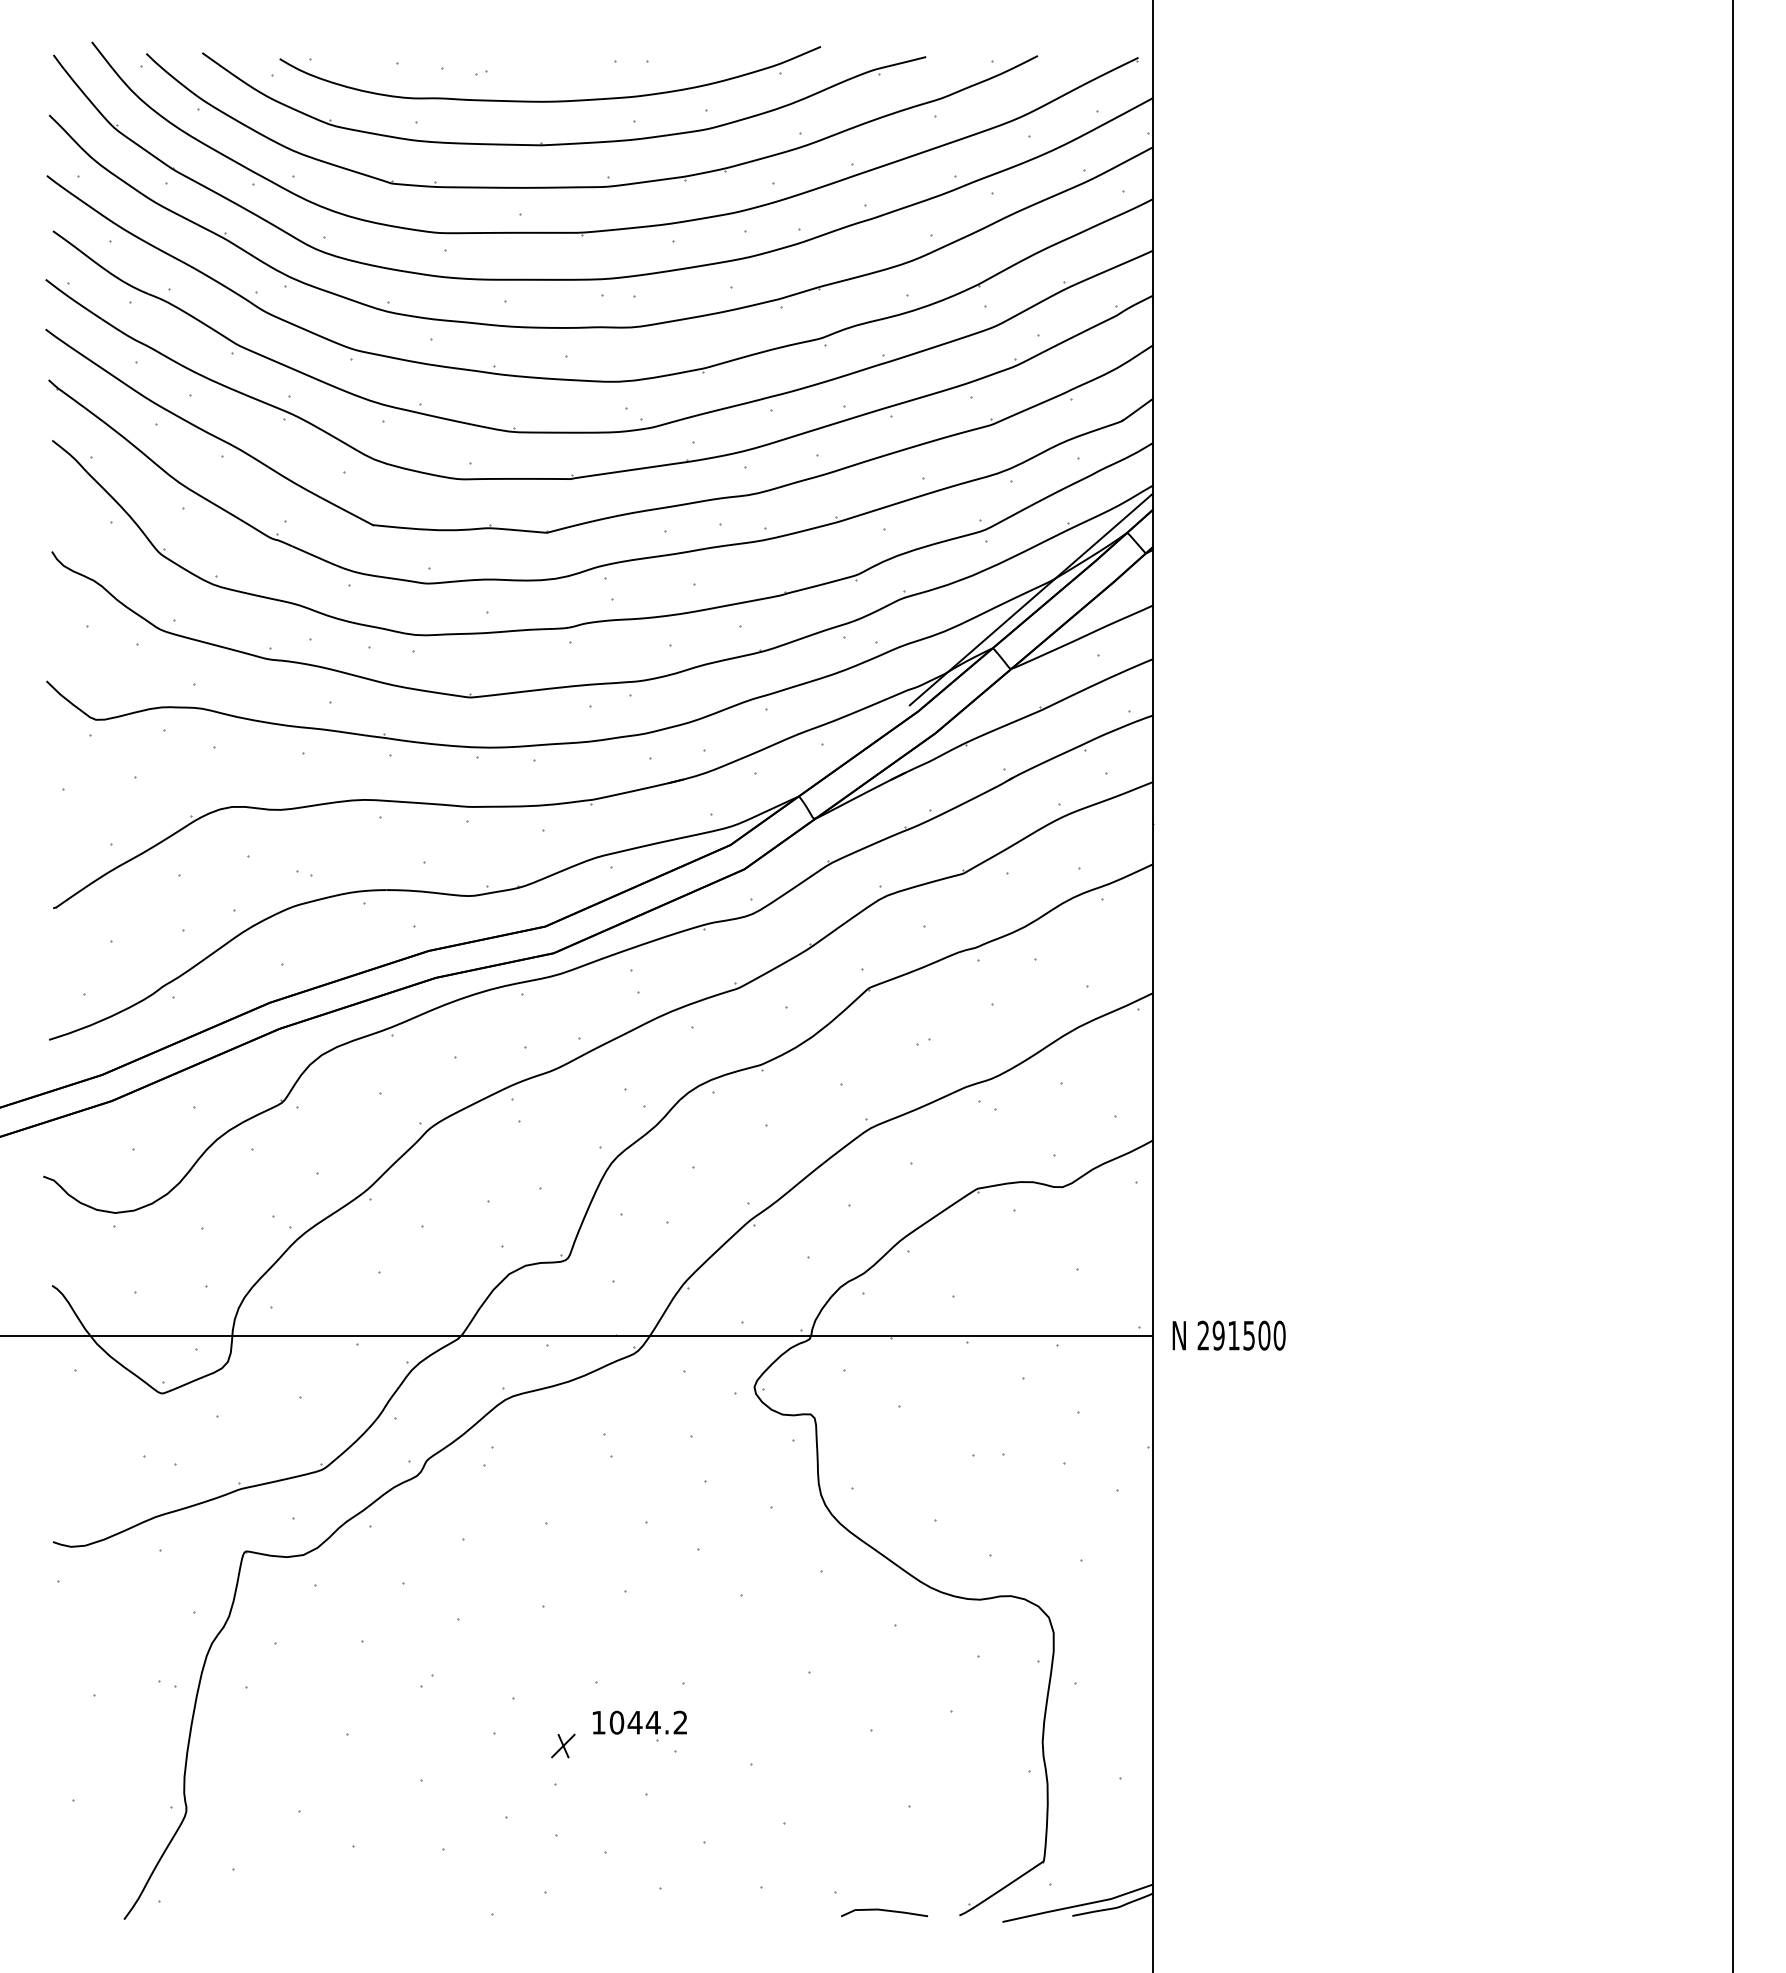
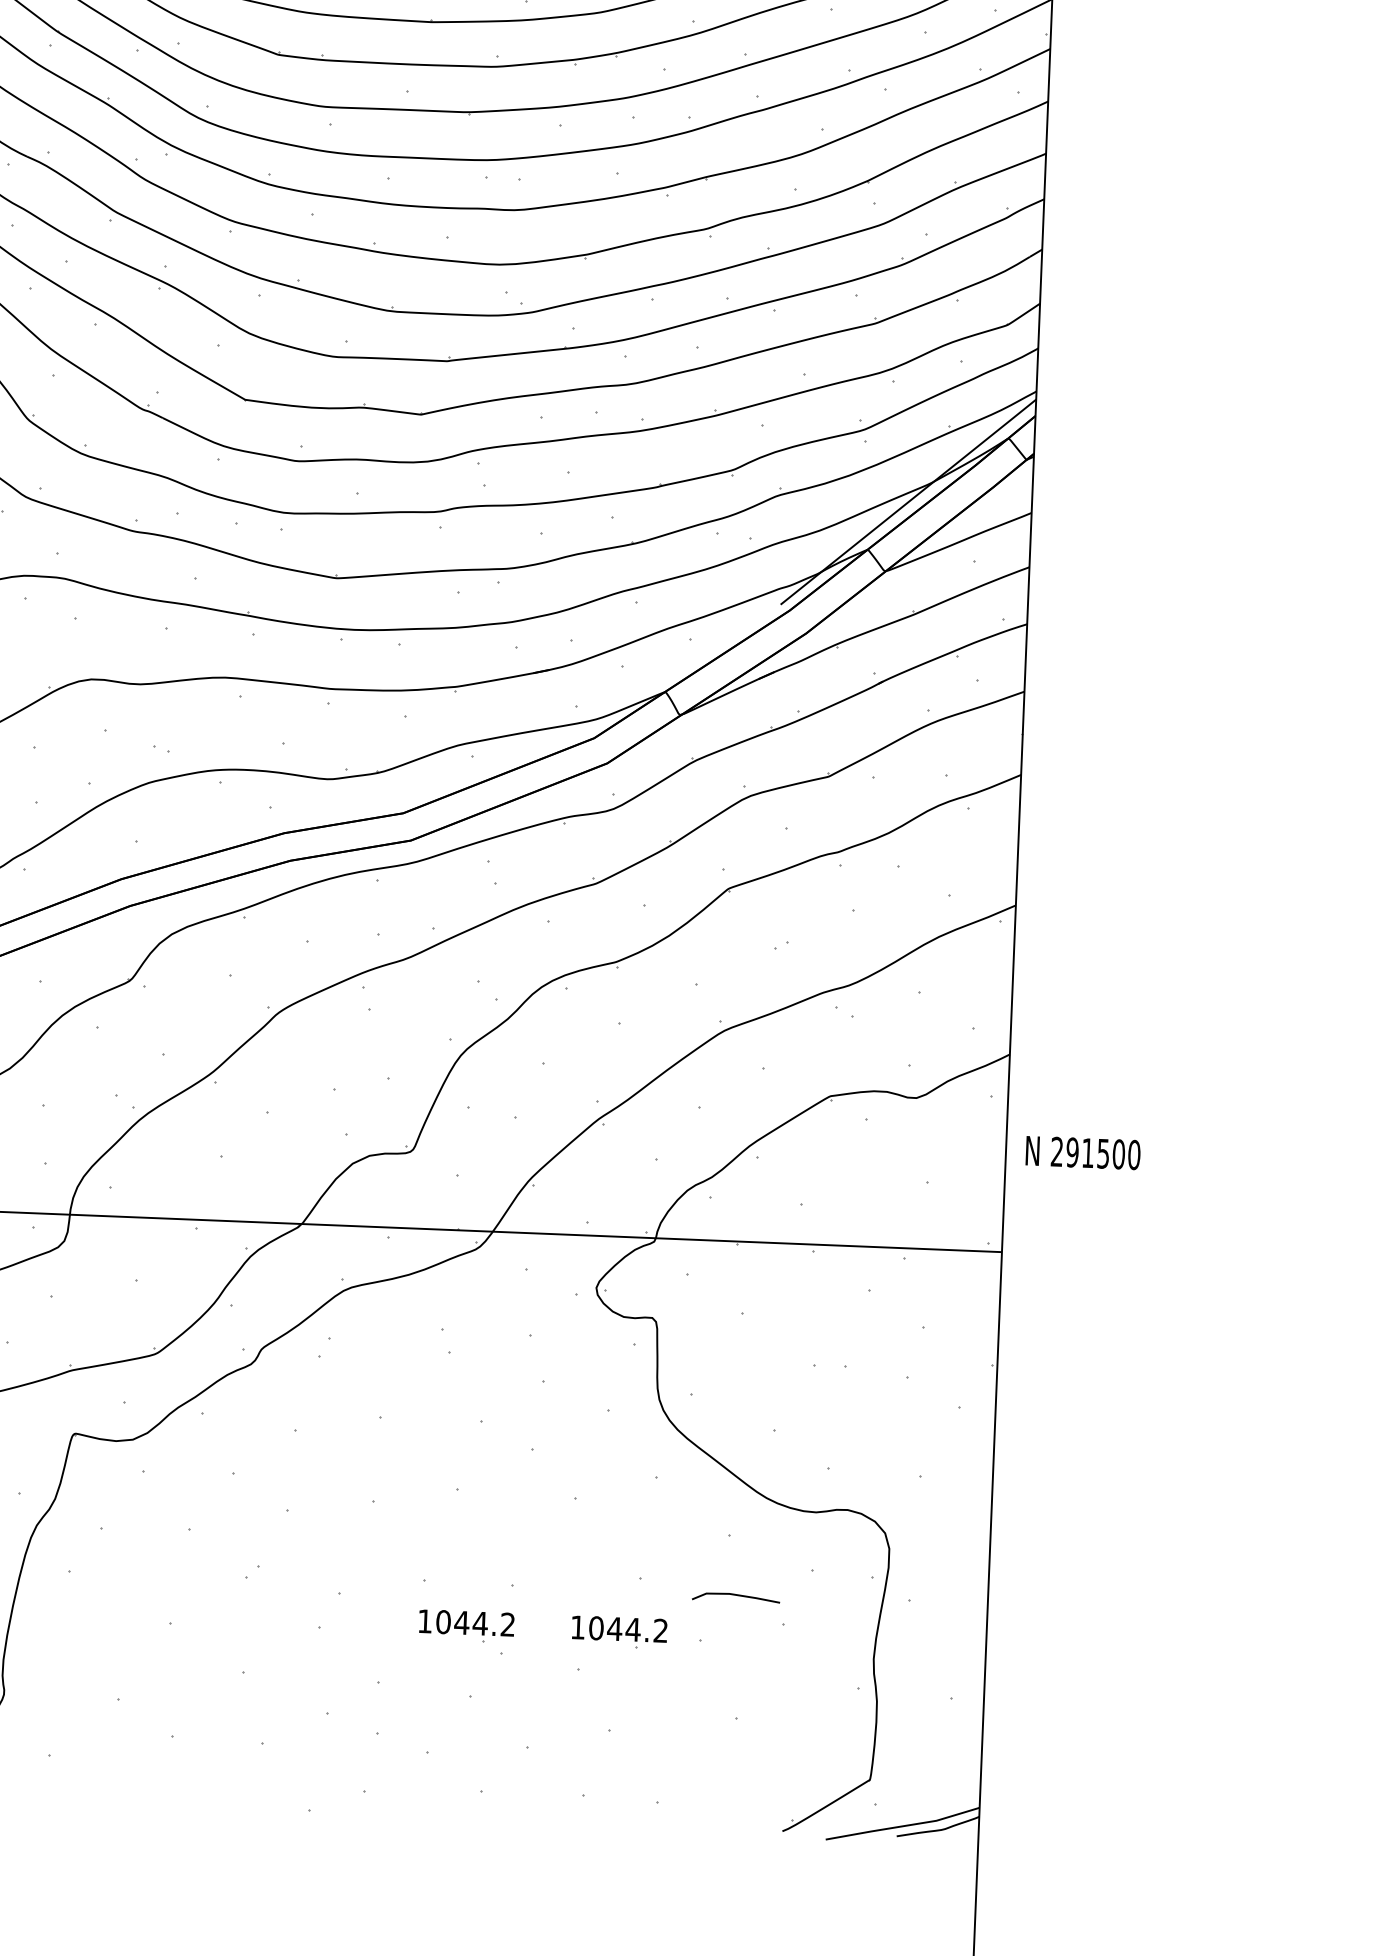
text: (1228, 1335) -> (1082, 1152), moved
part: (790, 1725) -> (619, 1632), added
part: (563, 1745) -> (388, 1643), removed
line: (884, 1911) -> (736, 1596), moved

